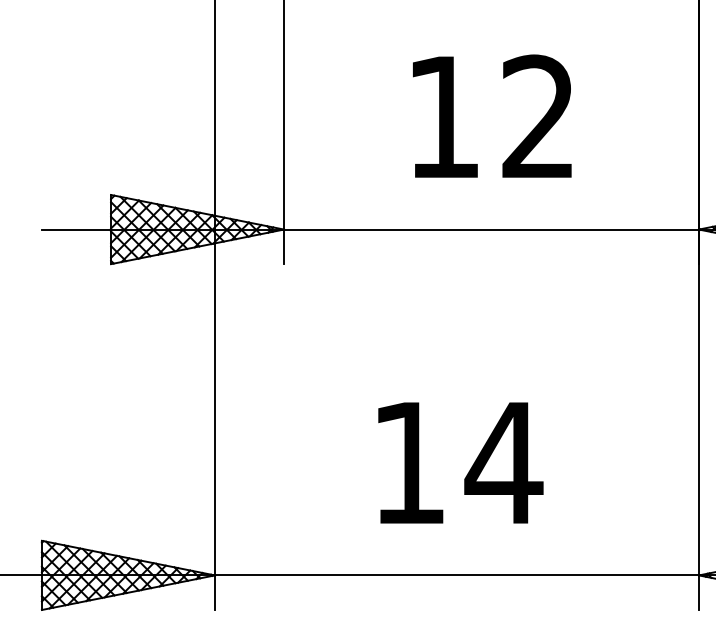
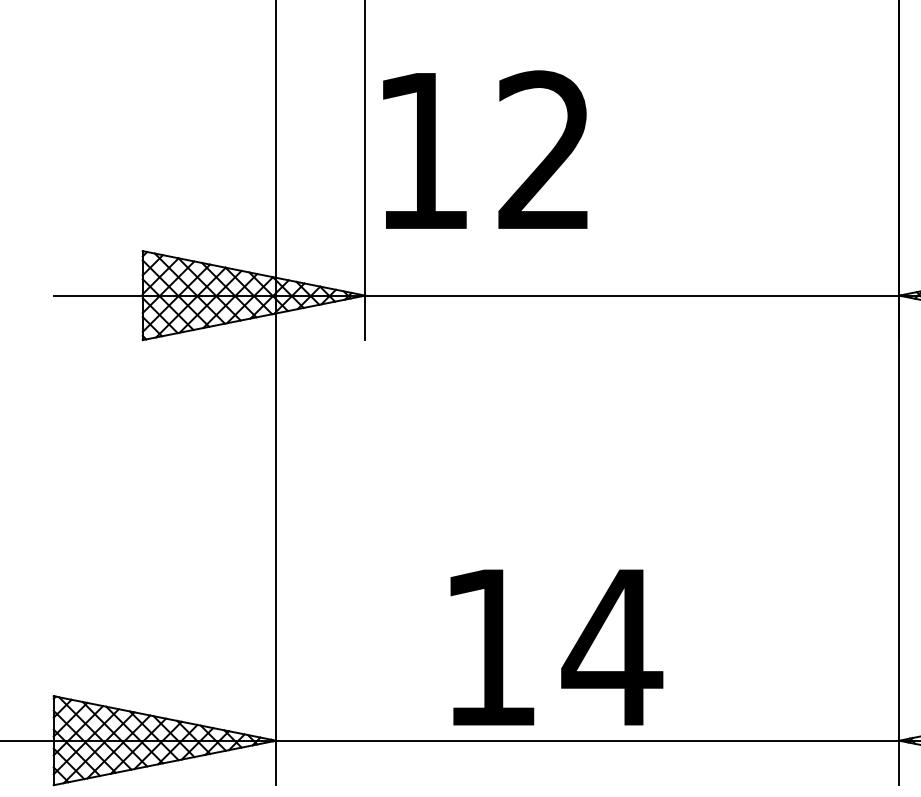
text: (492, 115) -> (485, 148), moved
text: (460, 462) -> (556, 646), moved

